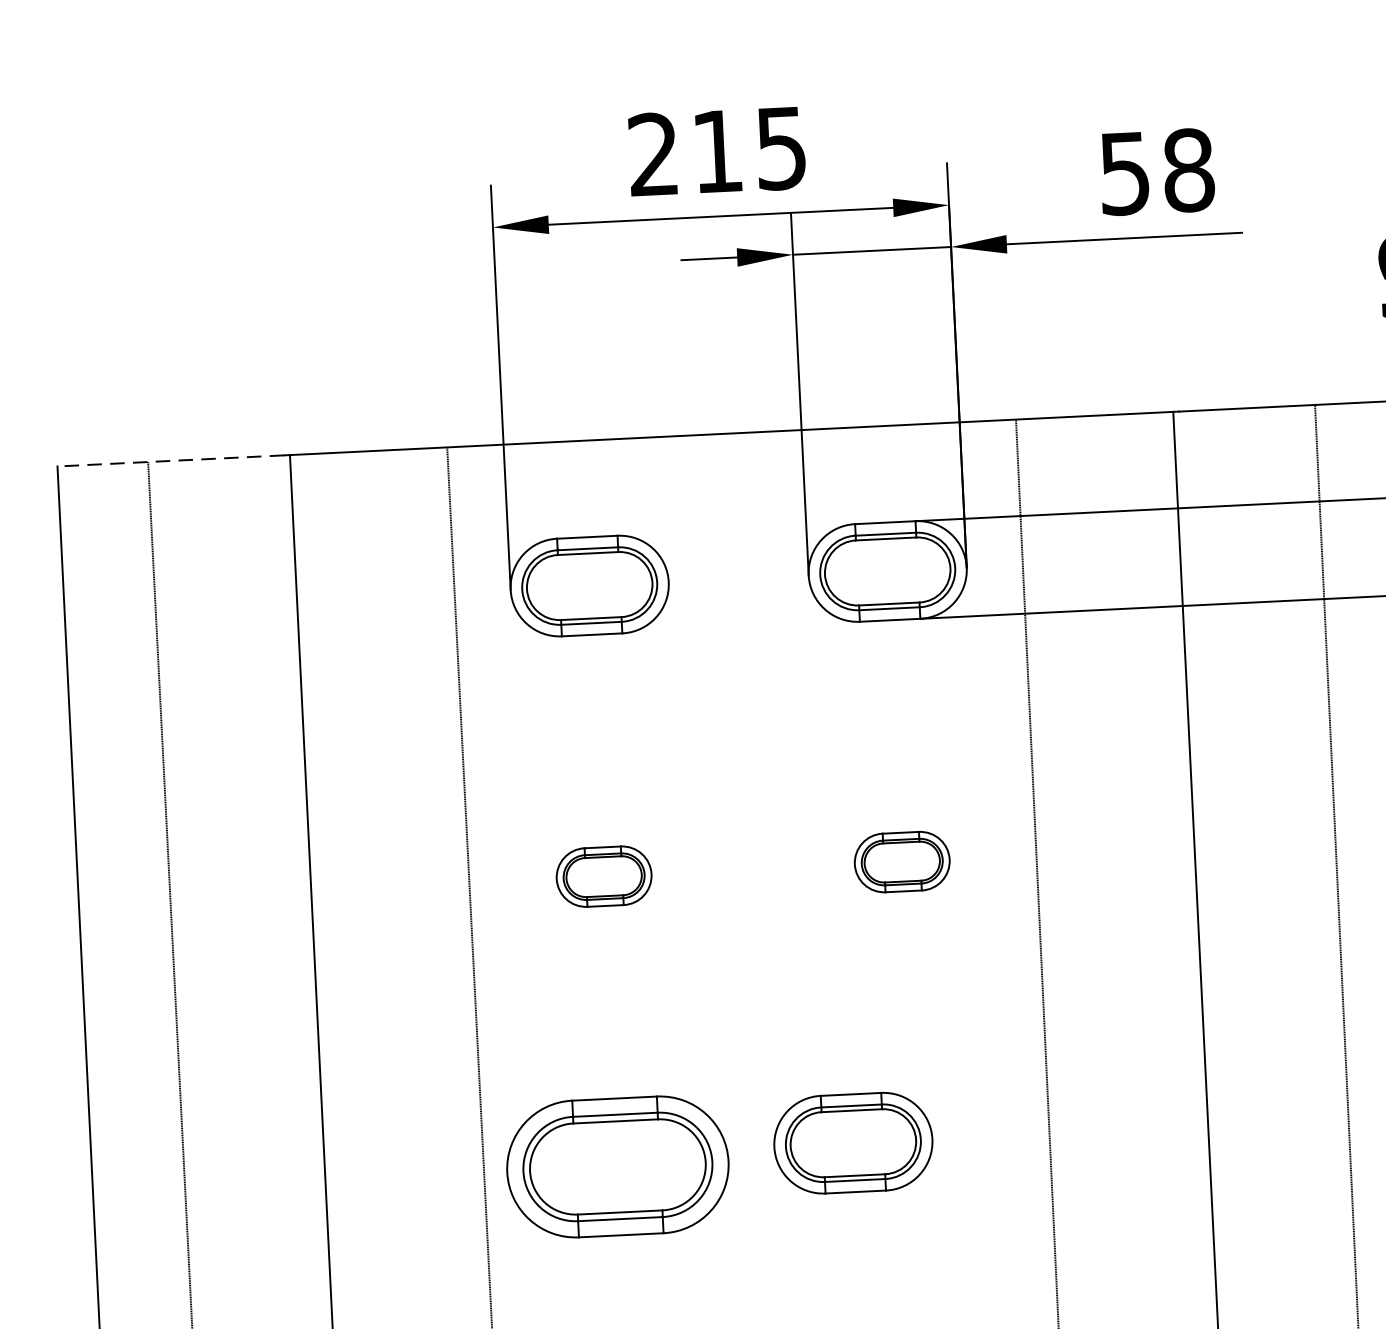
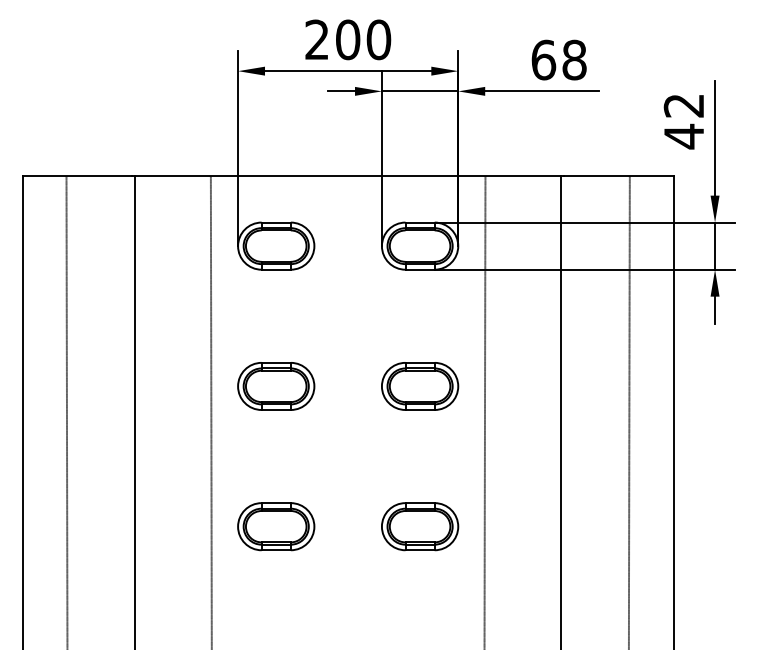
text: (749, 149) -> (363, 39), 215 -> 200
text: (1124, 172) -> (543, 59), 58 -> 68
line: (170, 461) -> (77, 176), dashed -> solid
part: (902, 862) -> (420, 386), size x1.67
part: (604, 876) -> (276, 386), size x1.67
part: (854, 1142) -> (420, 526), moved
part: (618, 1166) -> (276, 526), size x0.71

